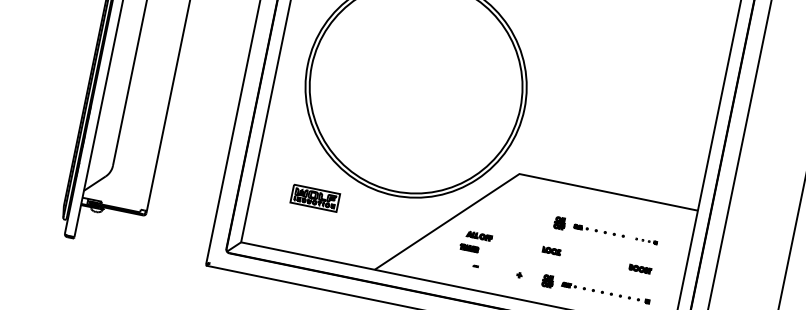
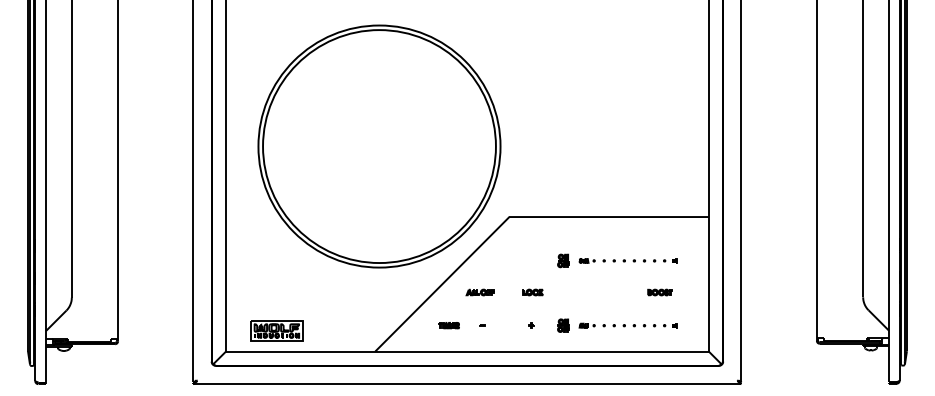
part: (315, 197) -> (276, 330), moved
part: (646, 240) -> (660, 260), size x1.43
part: (468, 248) -> (448, 325), moved
part: (551, 250) -> (532, 292), moved

